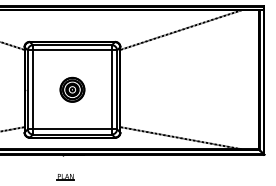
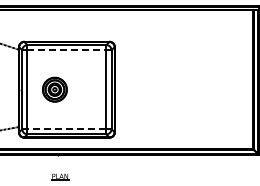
line: (180, 29) -> (174, 29), removed
line: (72, 50) -> (66, 50), solid -> dashed
part: (72, 89) -> (54, 89), moved
line: (72, 129) -> (66, 129), solid -> dashed
line: (180, 138) -> (174, 138), removed

